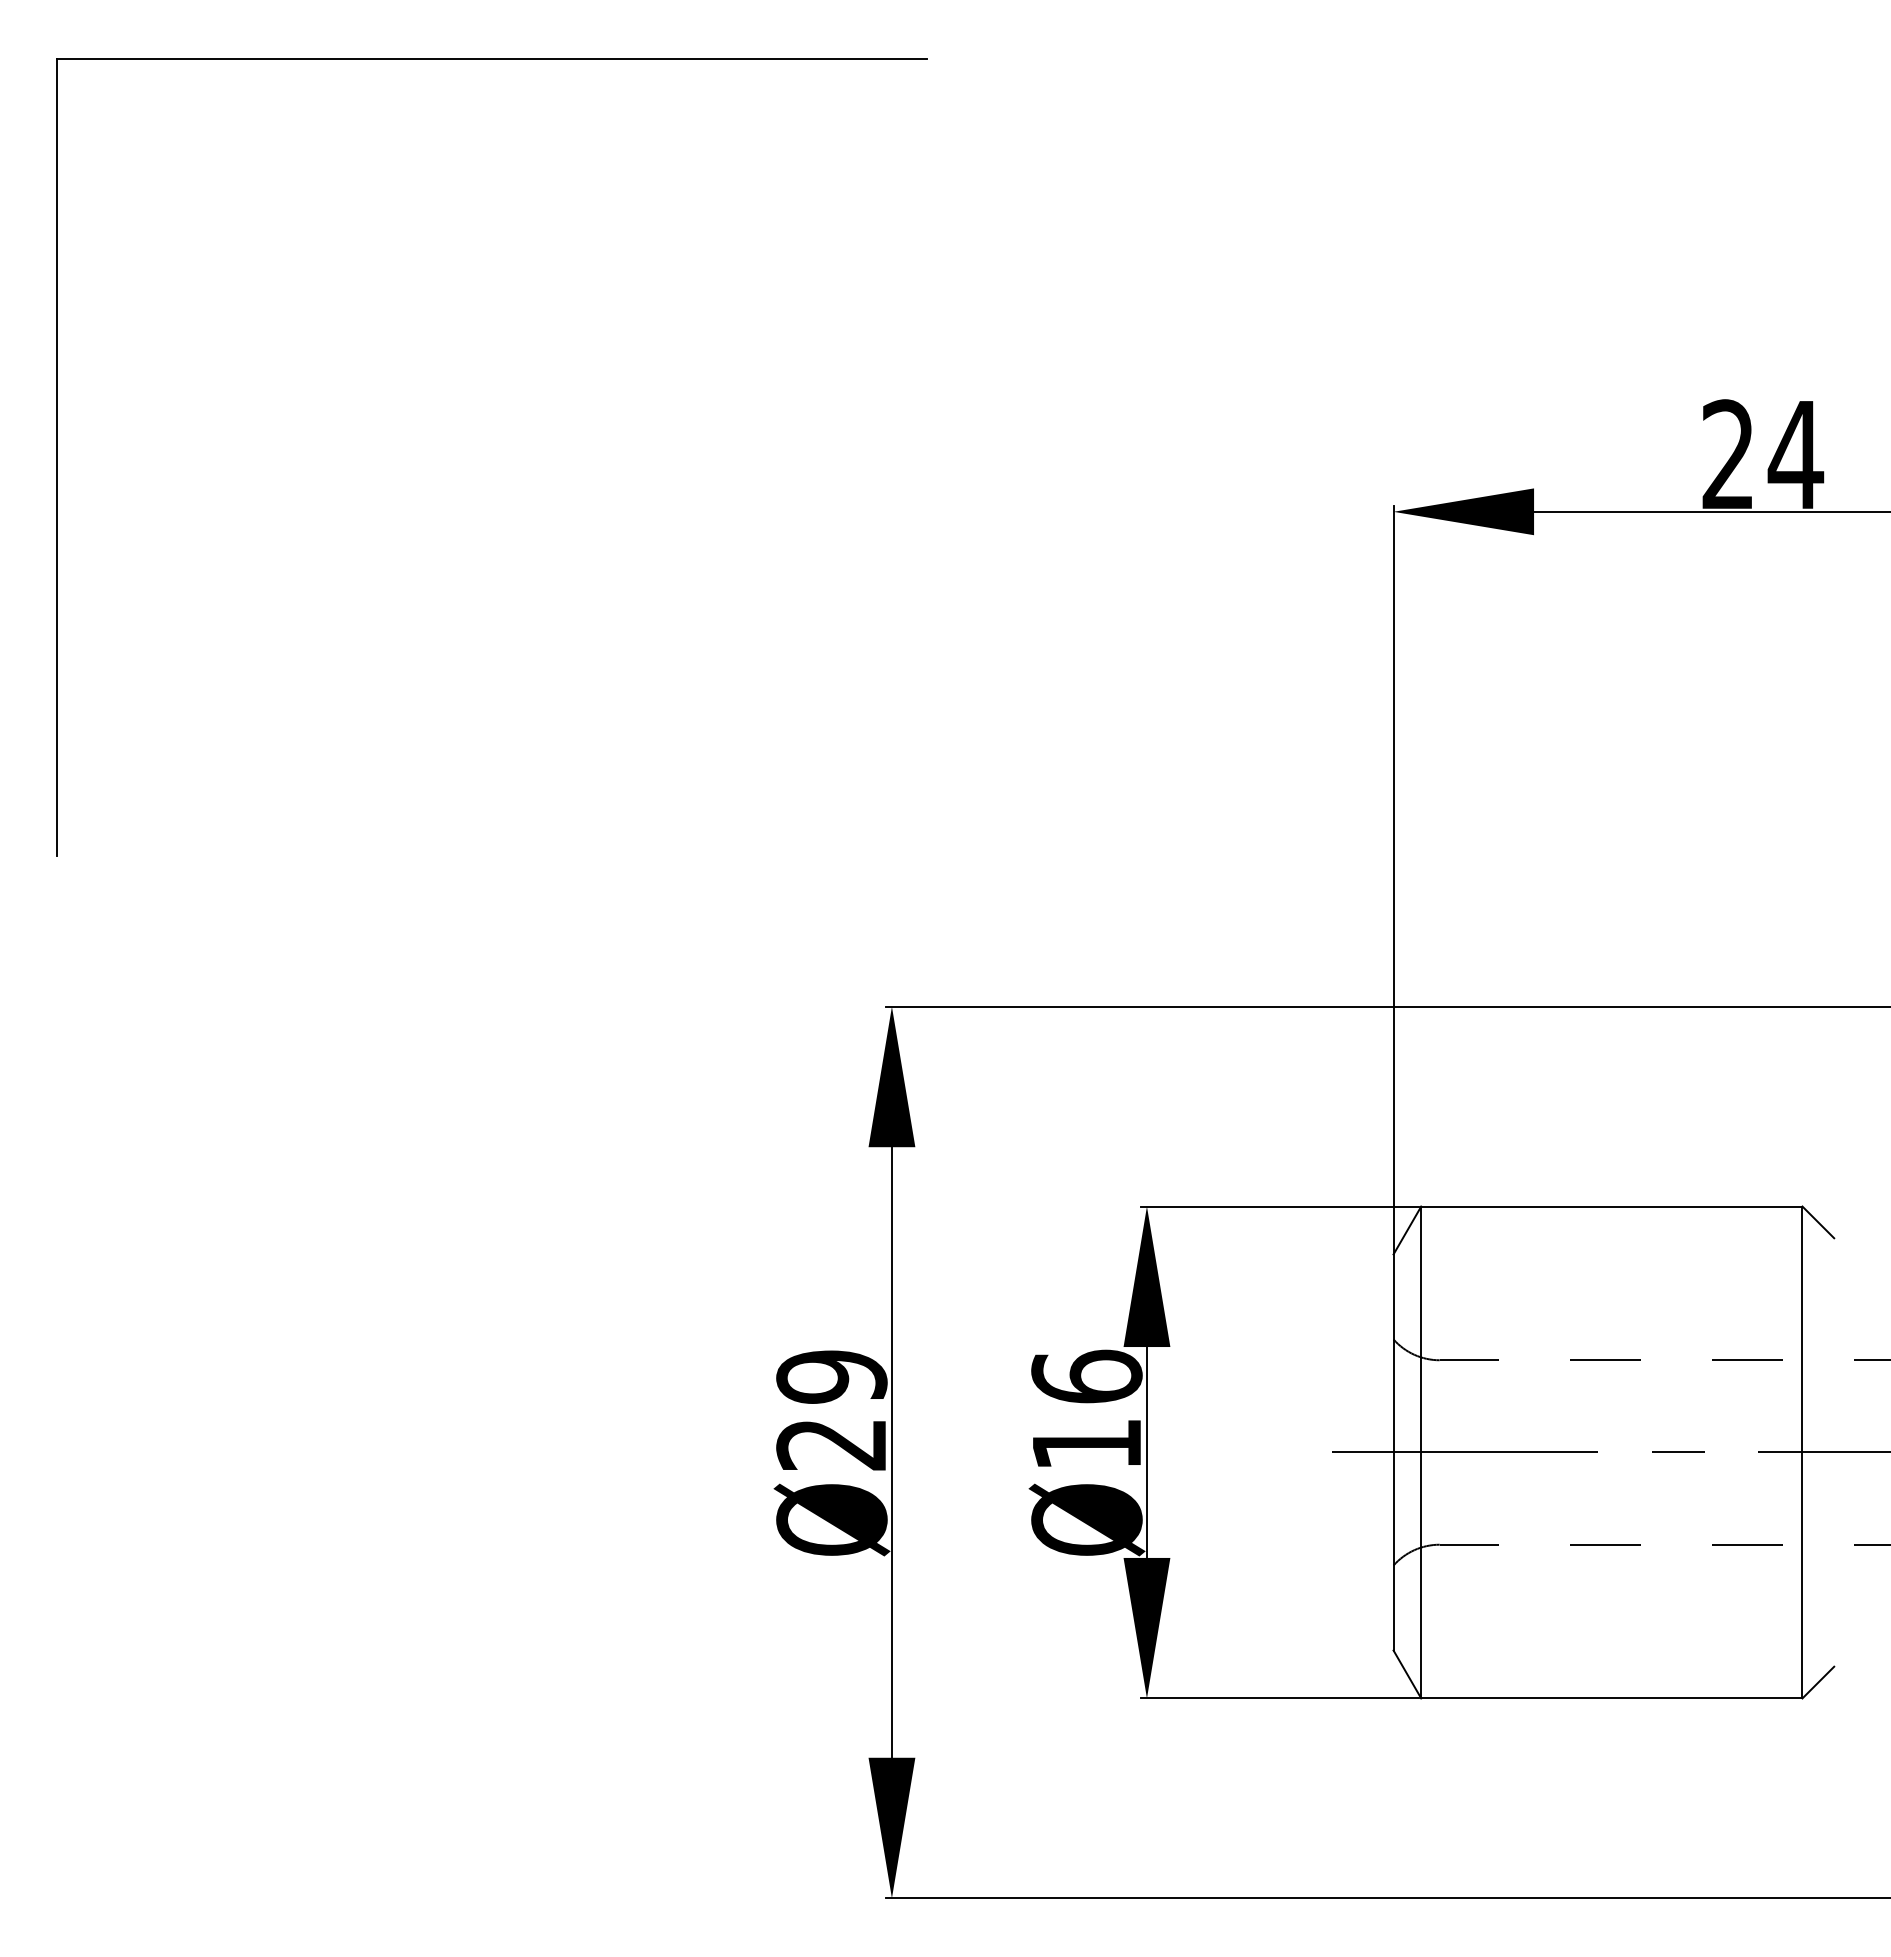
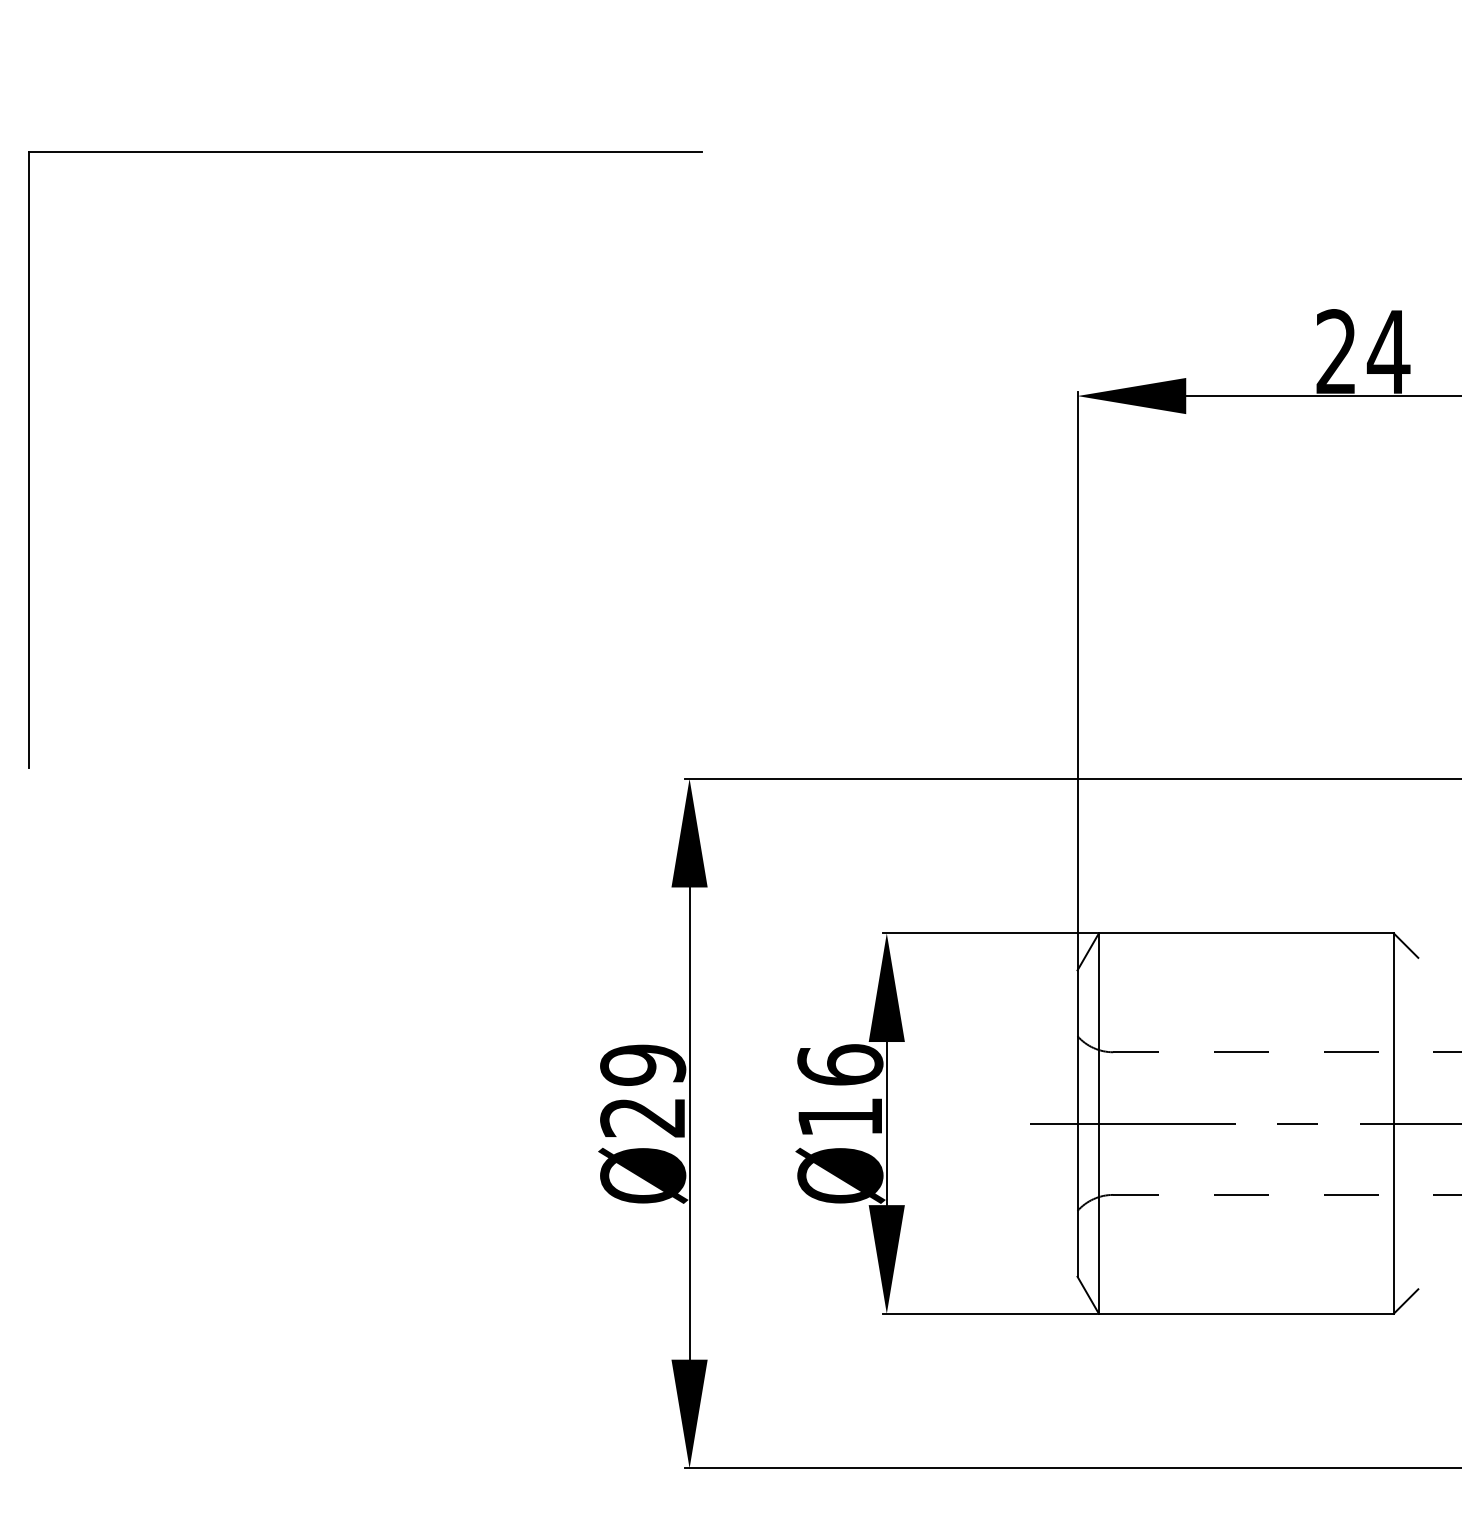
part: (491, 59) -> (365, 152), moved

